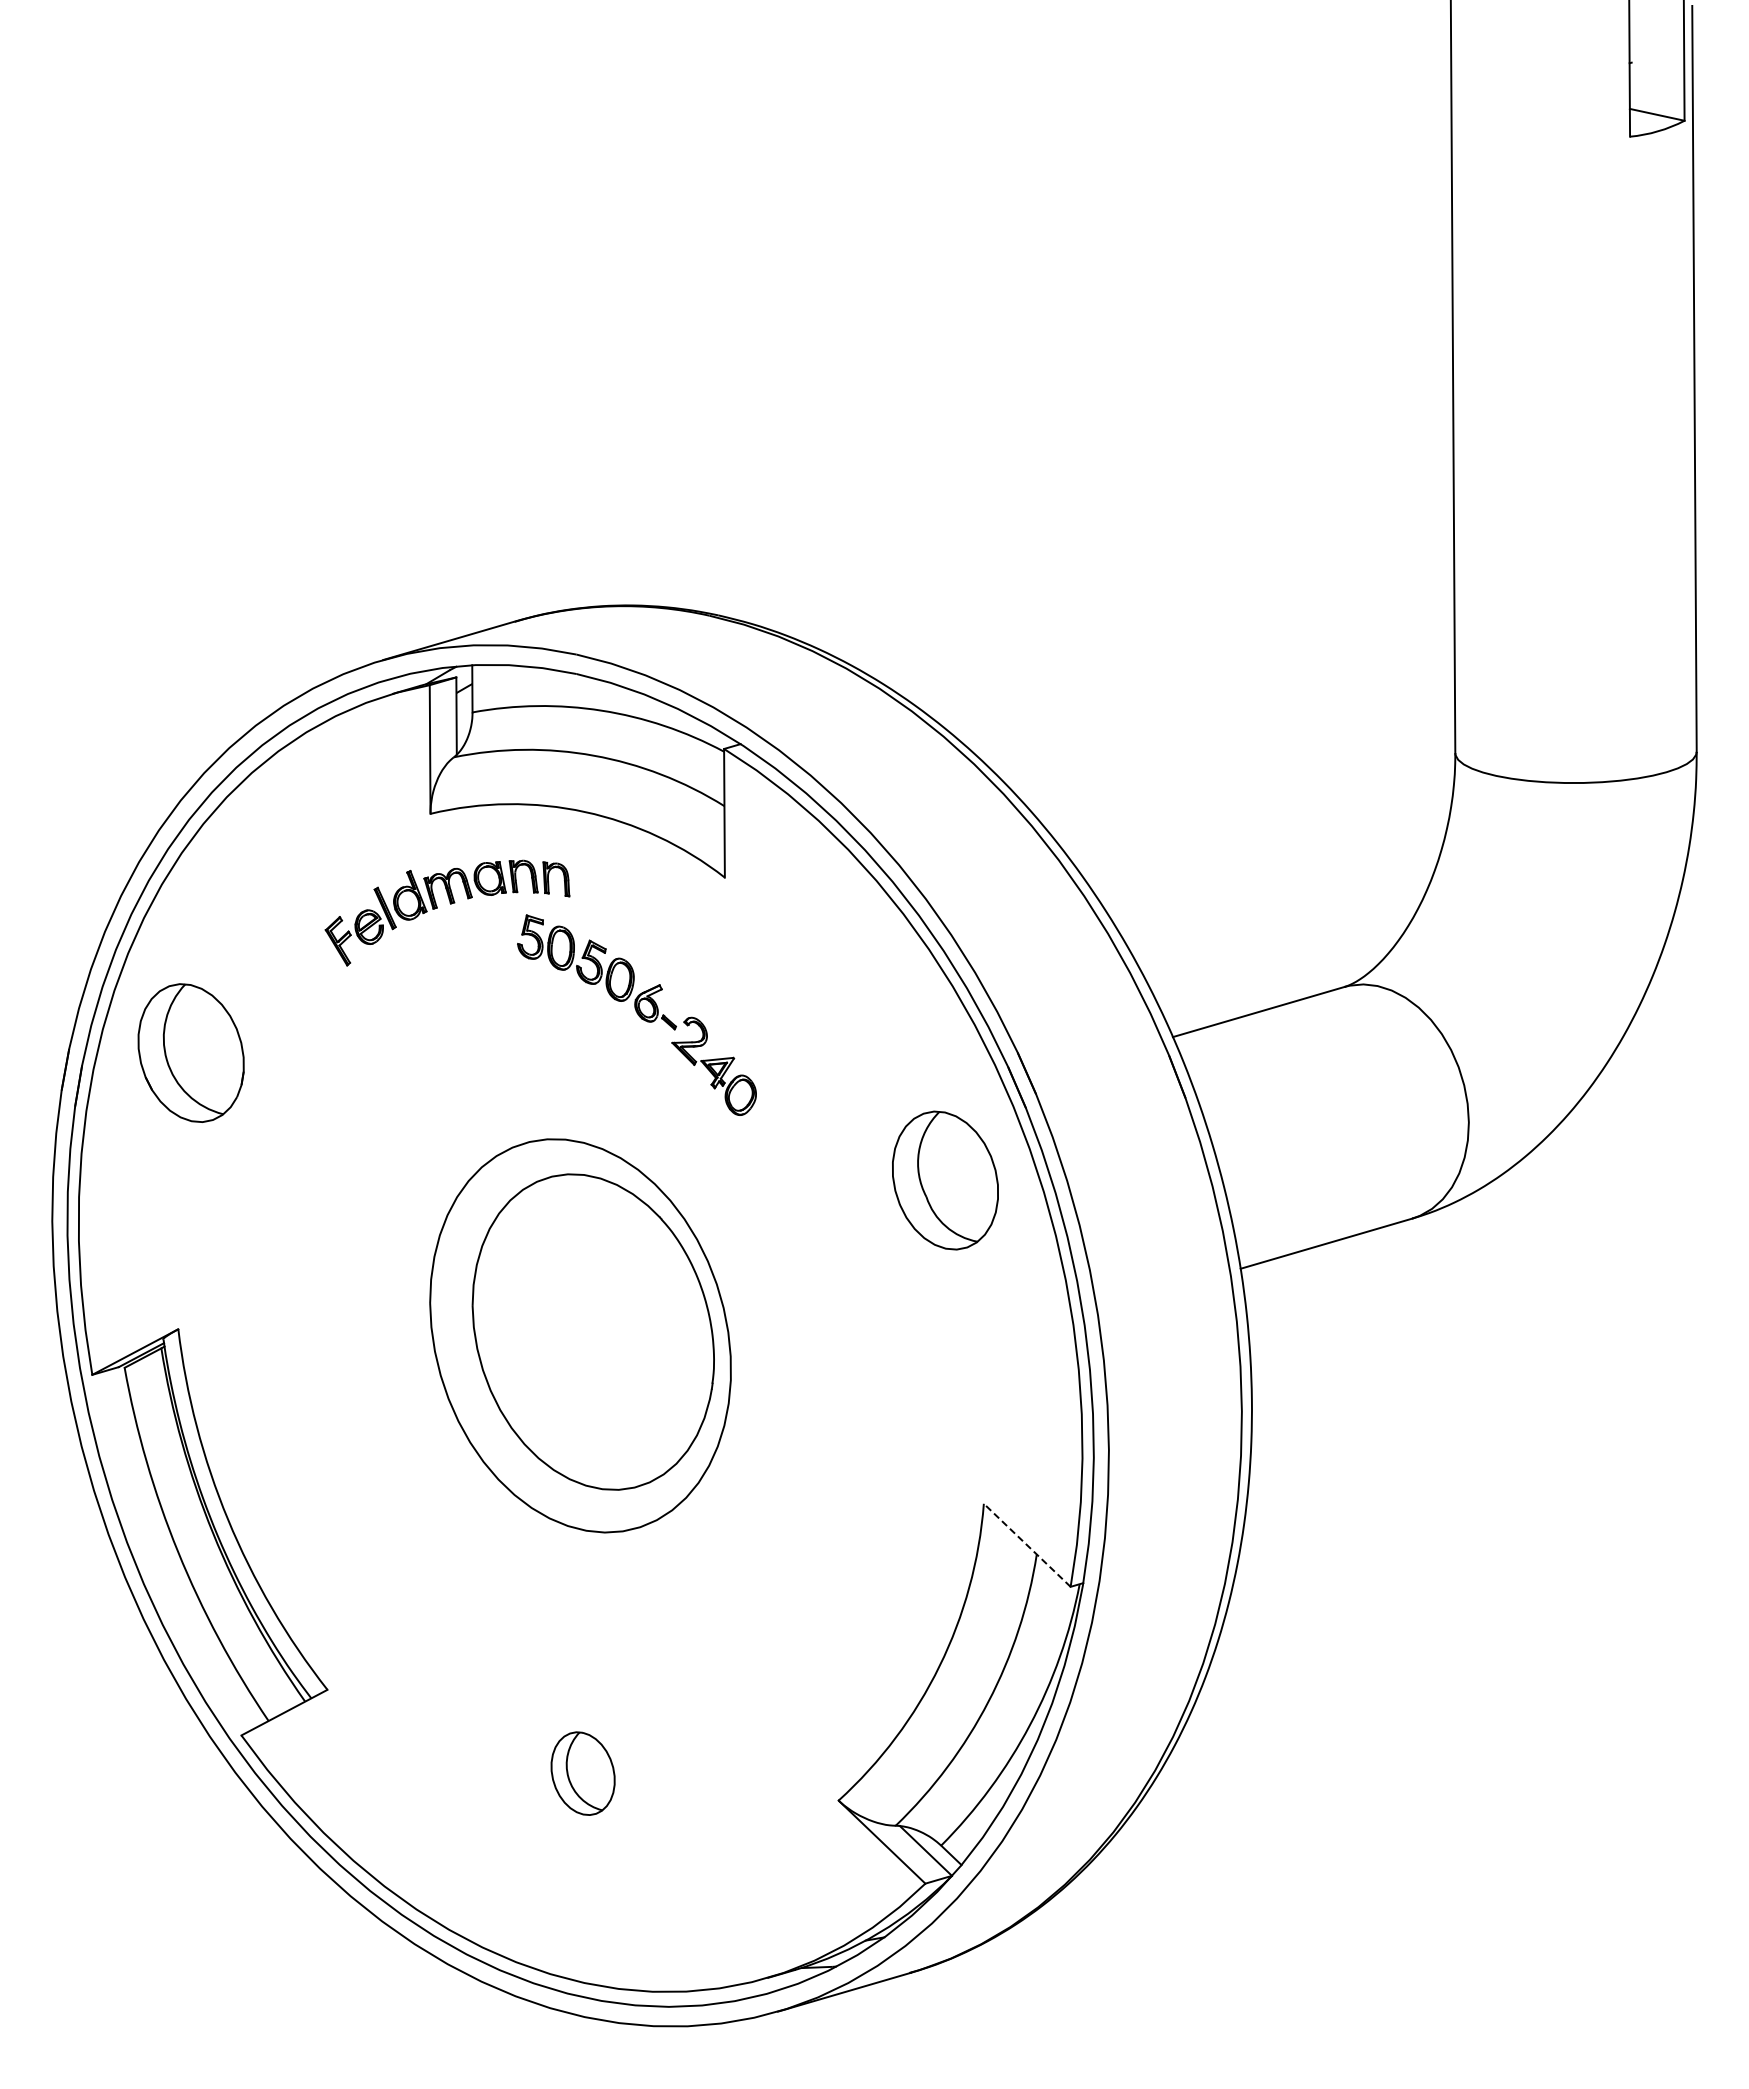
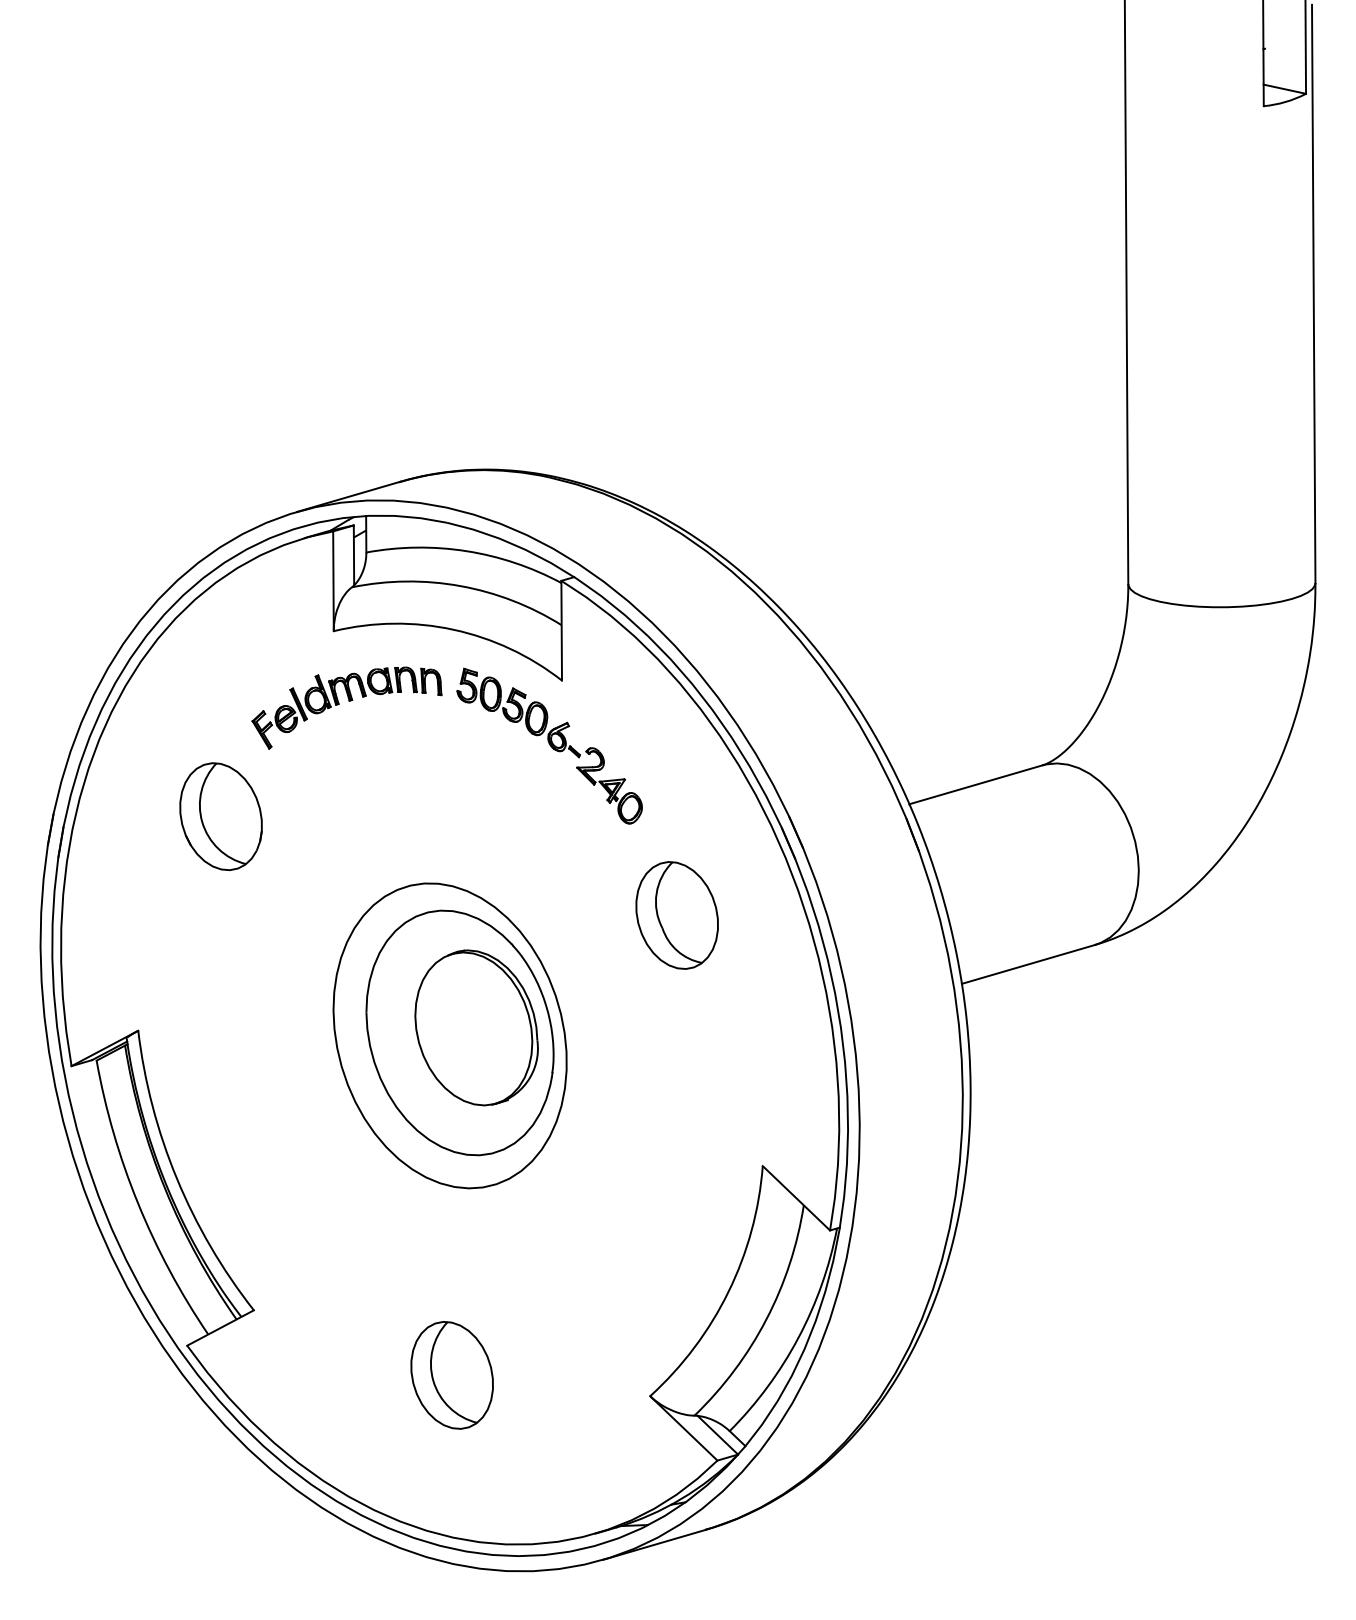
part: (636, 1014) -> (549, 745), moved
part: (190, 1052) -> (220, 816), moved
part: (945, 1180) -> (677, 915), moved
part: (614, 1325) -> (476, 1027), added
line: (1026, 1544) -> (795, 1197), dashed -> solid
part: (582, 1773) -> (451, 1375), size x1.67

